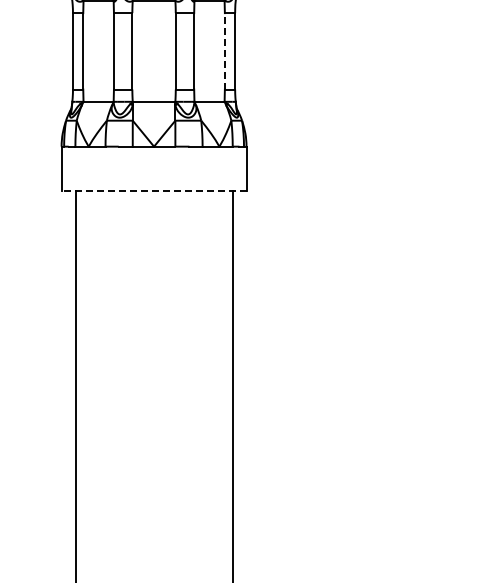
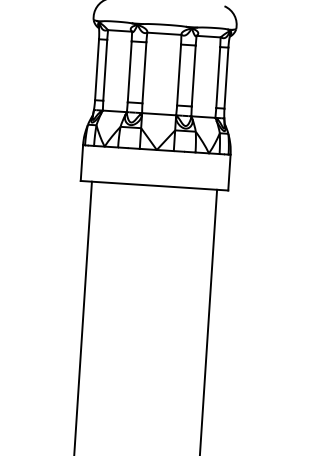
line: (224, 50) -> (217, 76), dashed -> solid
line: (153, 191) -> (154, 185), dashed -> solid

